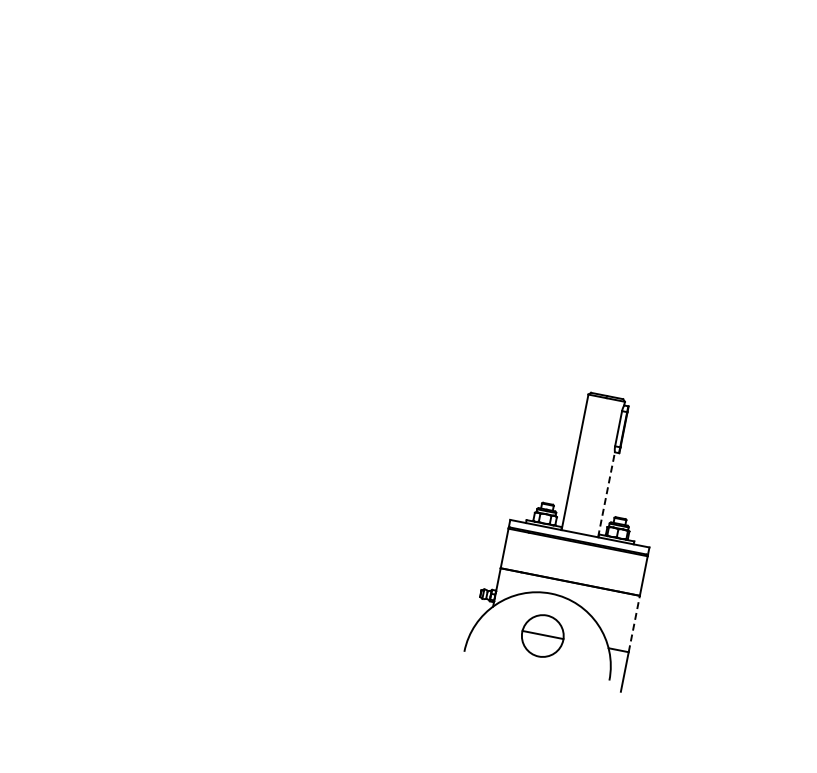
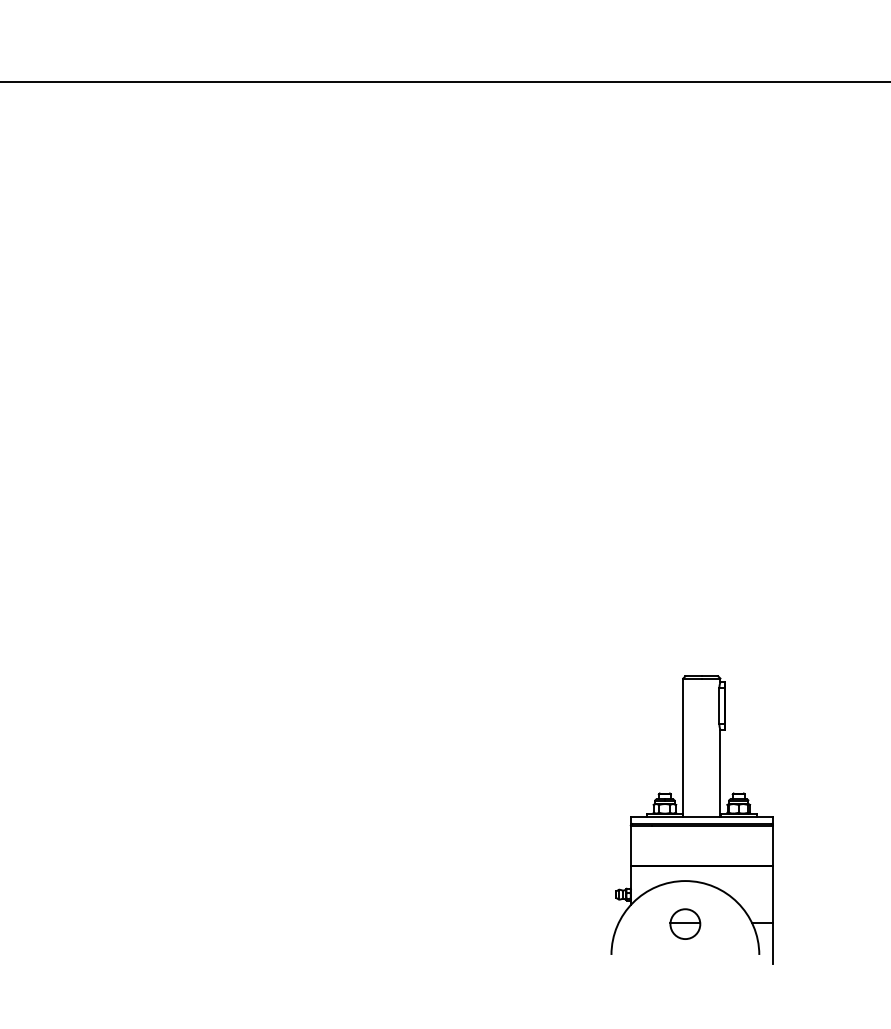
line: (606, 494) -> (720, 772), dashed -> solid
line: (634, 623) -> (772, 894), dashed -> solid
part: (543, 635) -> (685, 923), size x0.71

